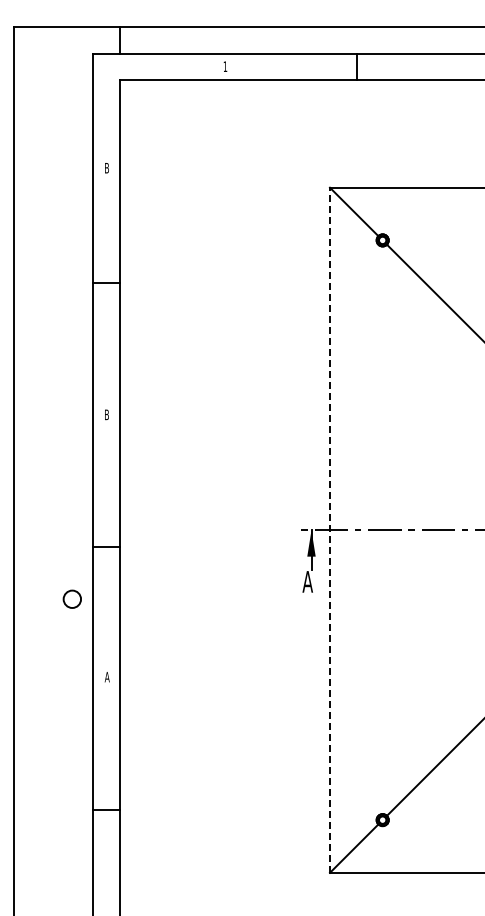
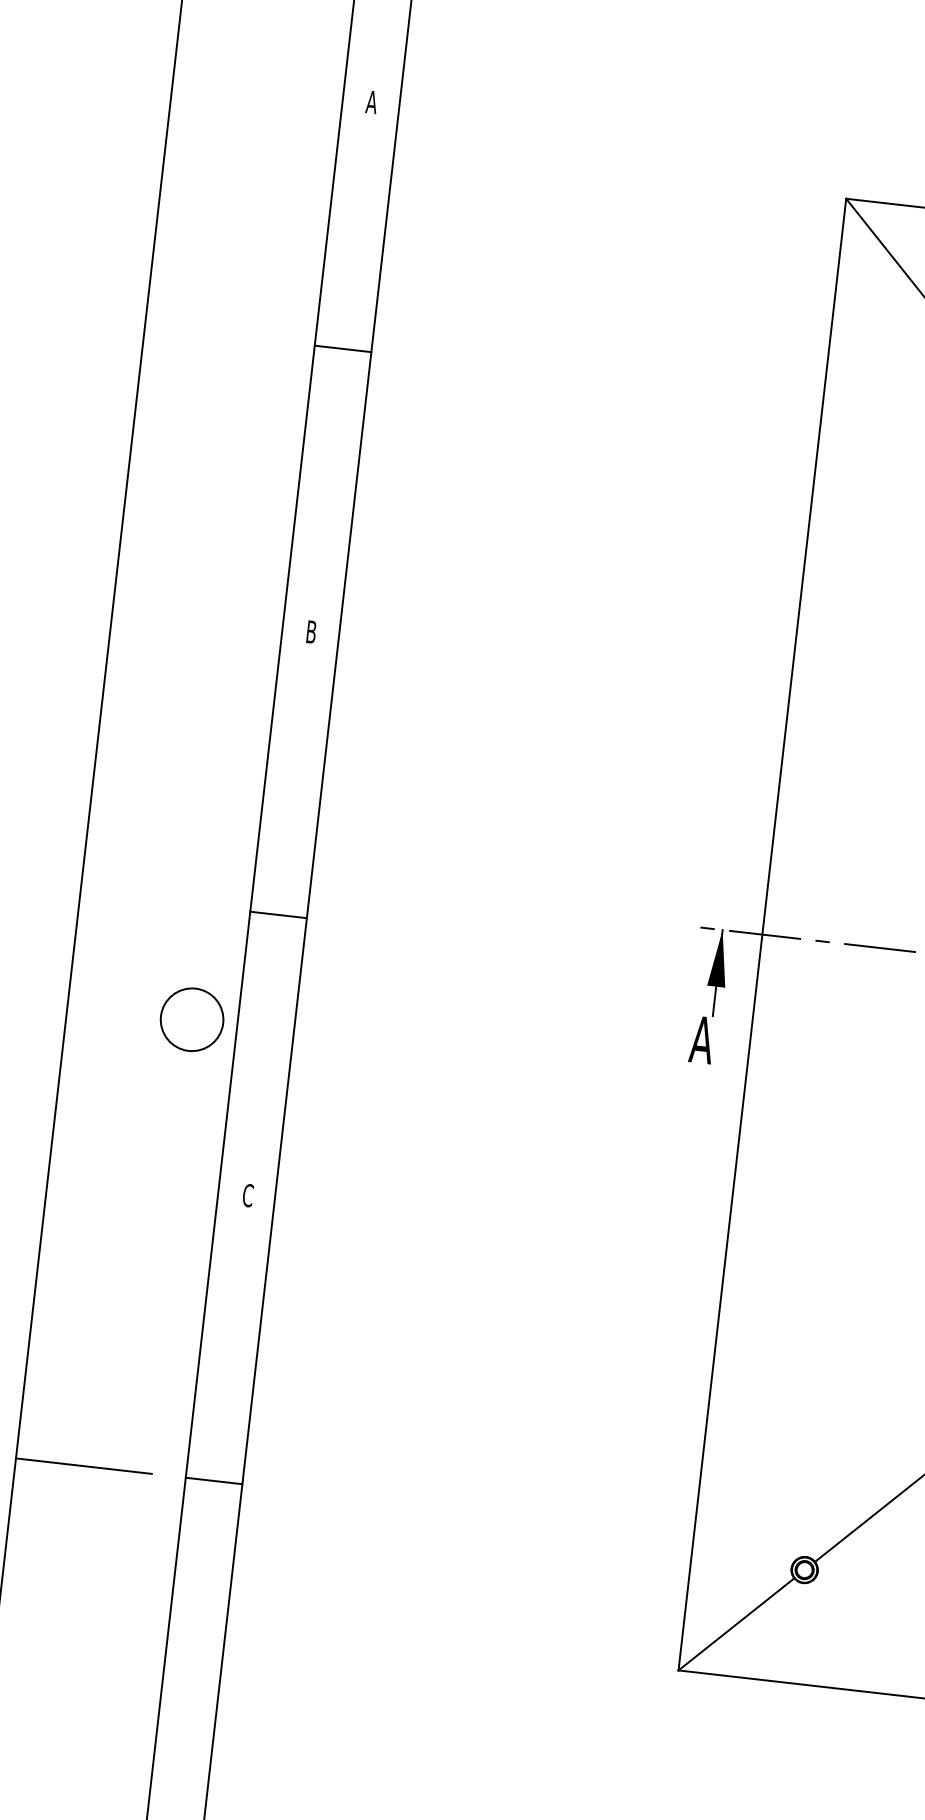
text: (106, 168) -> (370, 102), B -> A
line: (329, 530) -> (761, 934), dashed -> solid
circle: (71, 598) -> (190, 1017), size x1.67
text: (106, 676) -> (246, 1193), A -> C
line: (45, 810) -> (82, 1466), added

